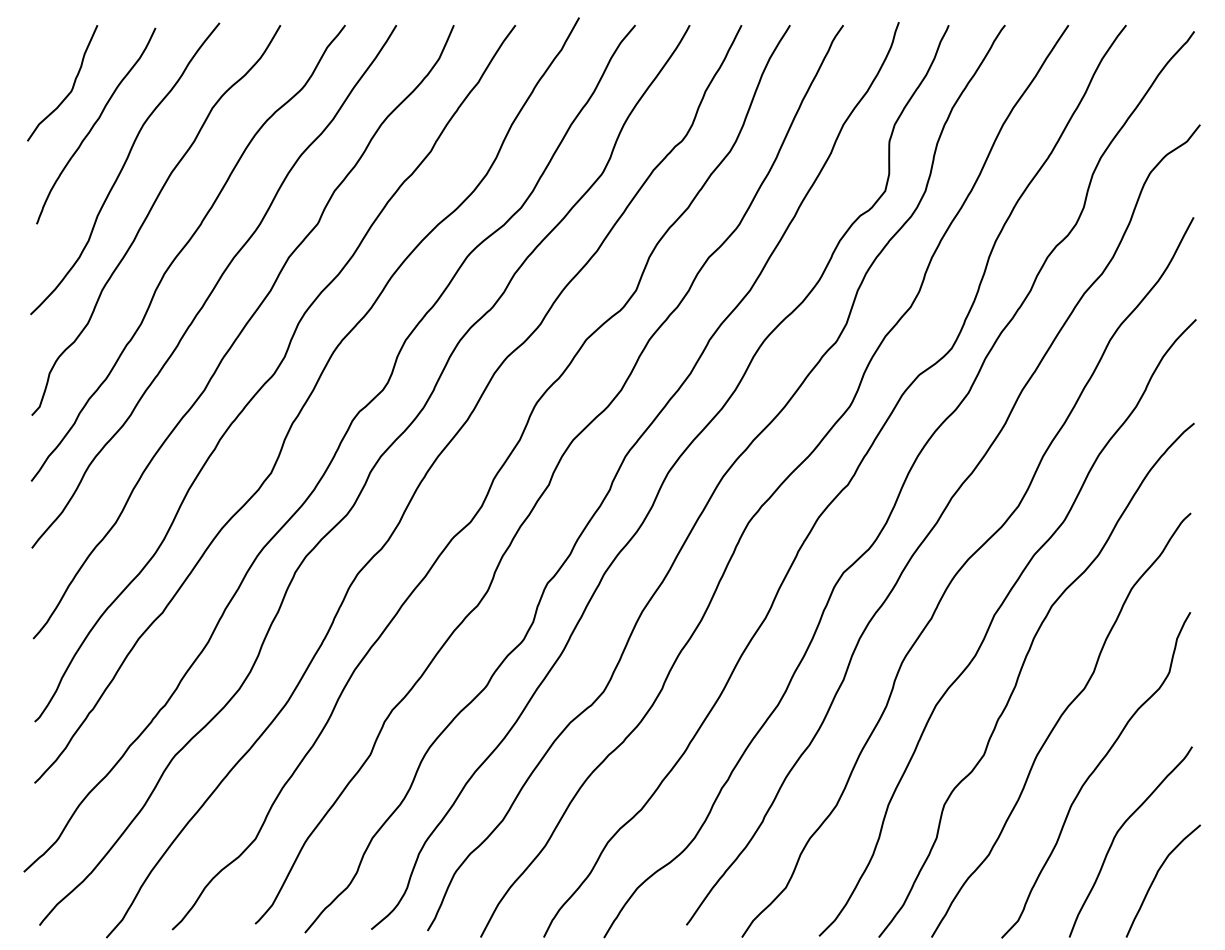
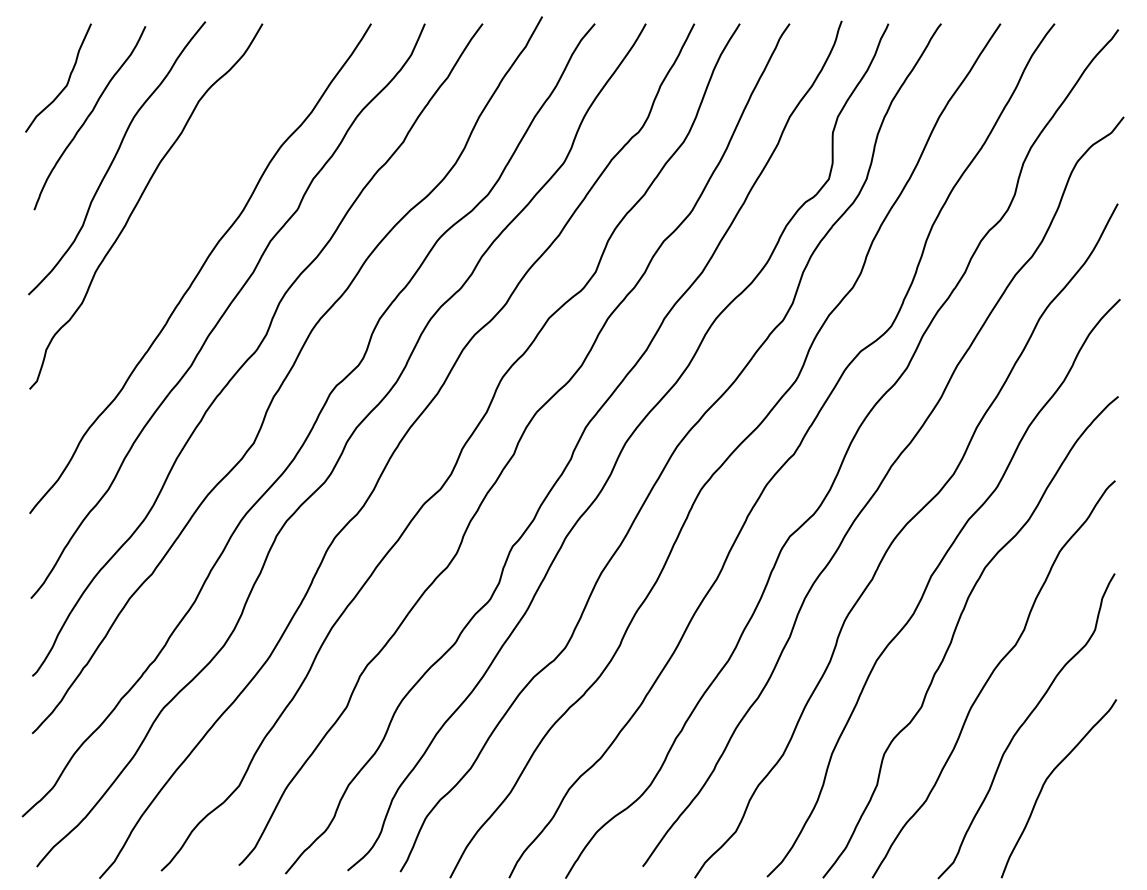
curve: (184, 248) -> (172, 232), removed
curve: (1156, 877) -> (1083, 821), removed

